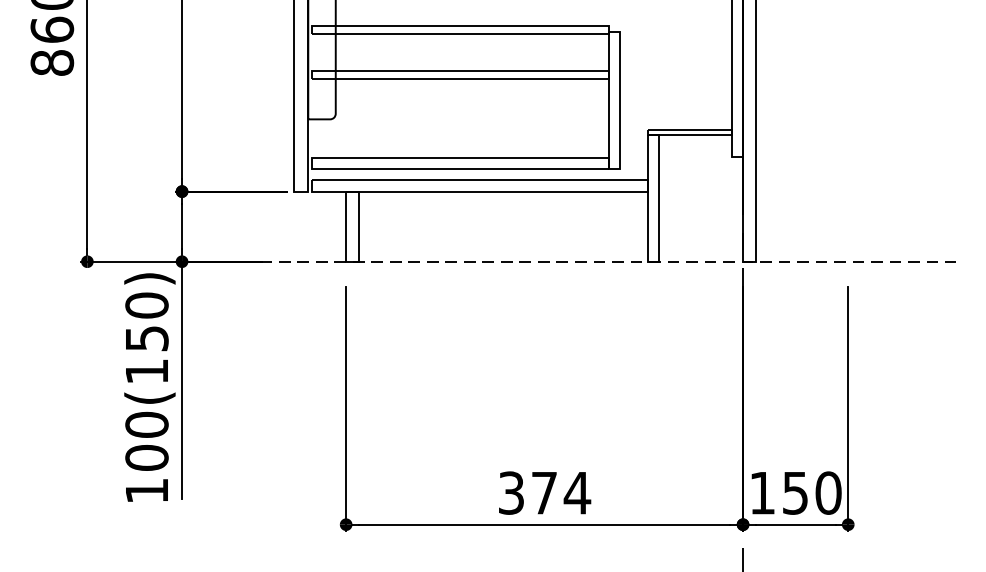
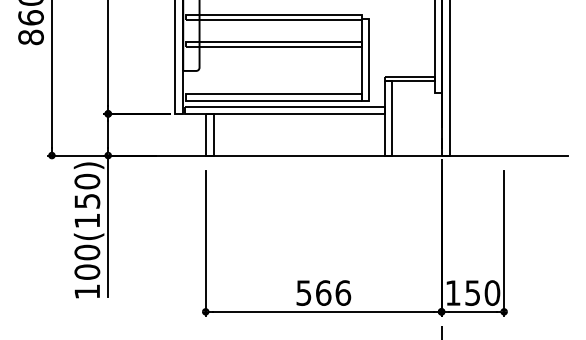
line: (571, 261) -> (339, 155), dashed -> solid
text: (546, 492) -> (324, 292), 374 -> 566

